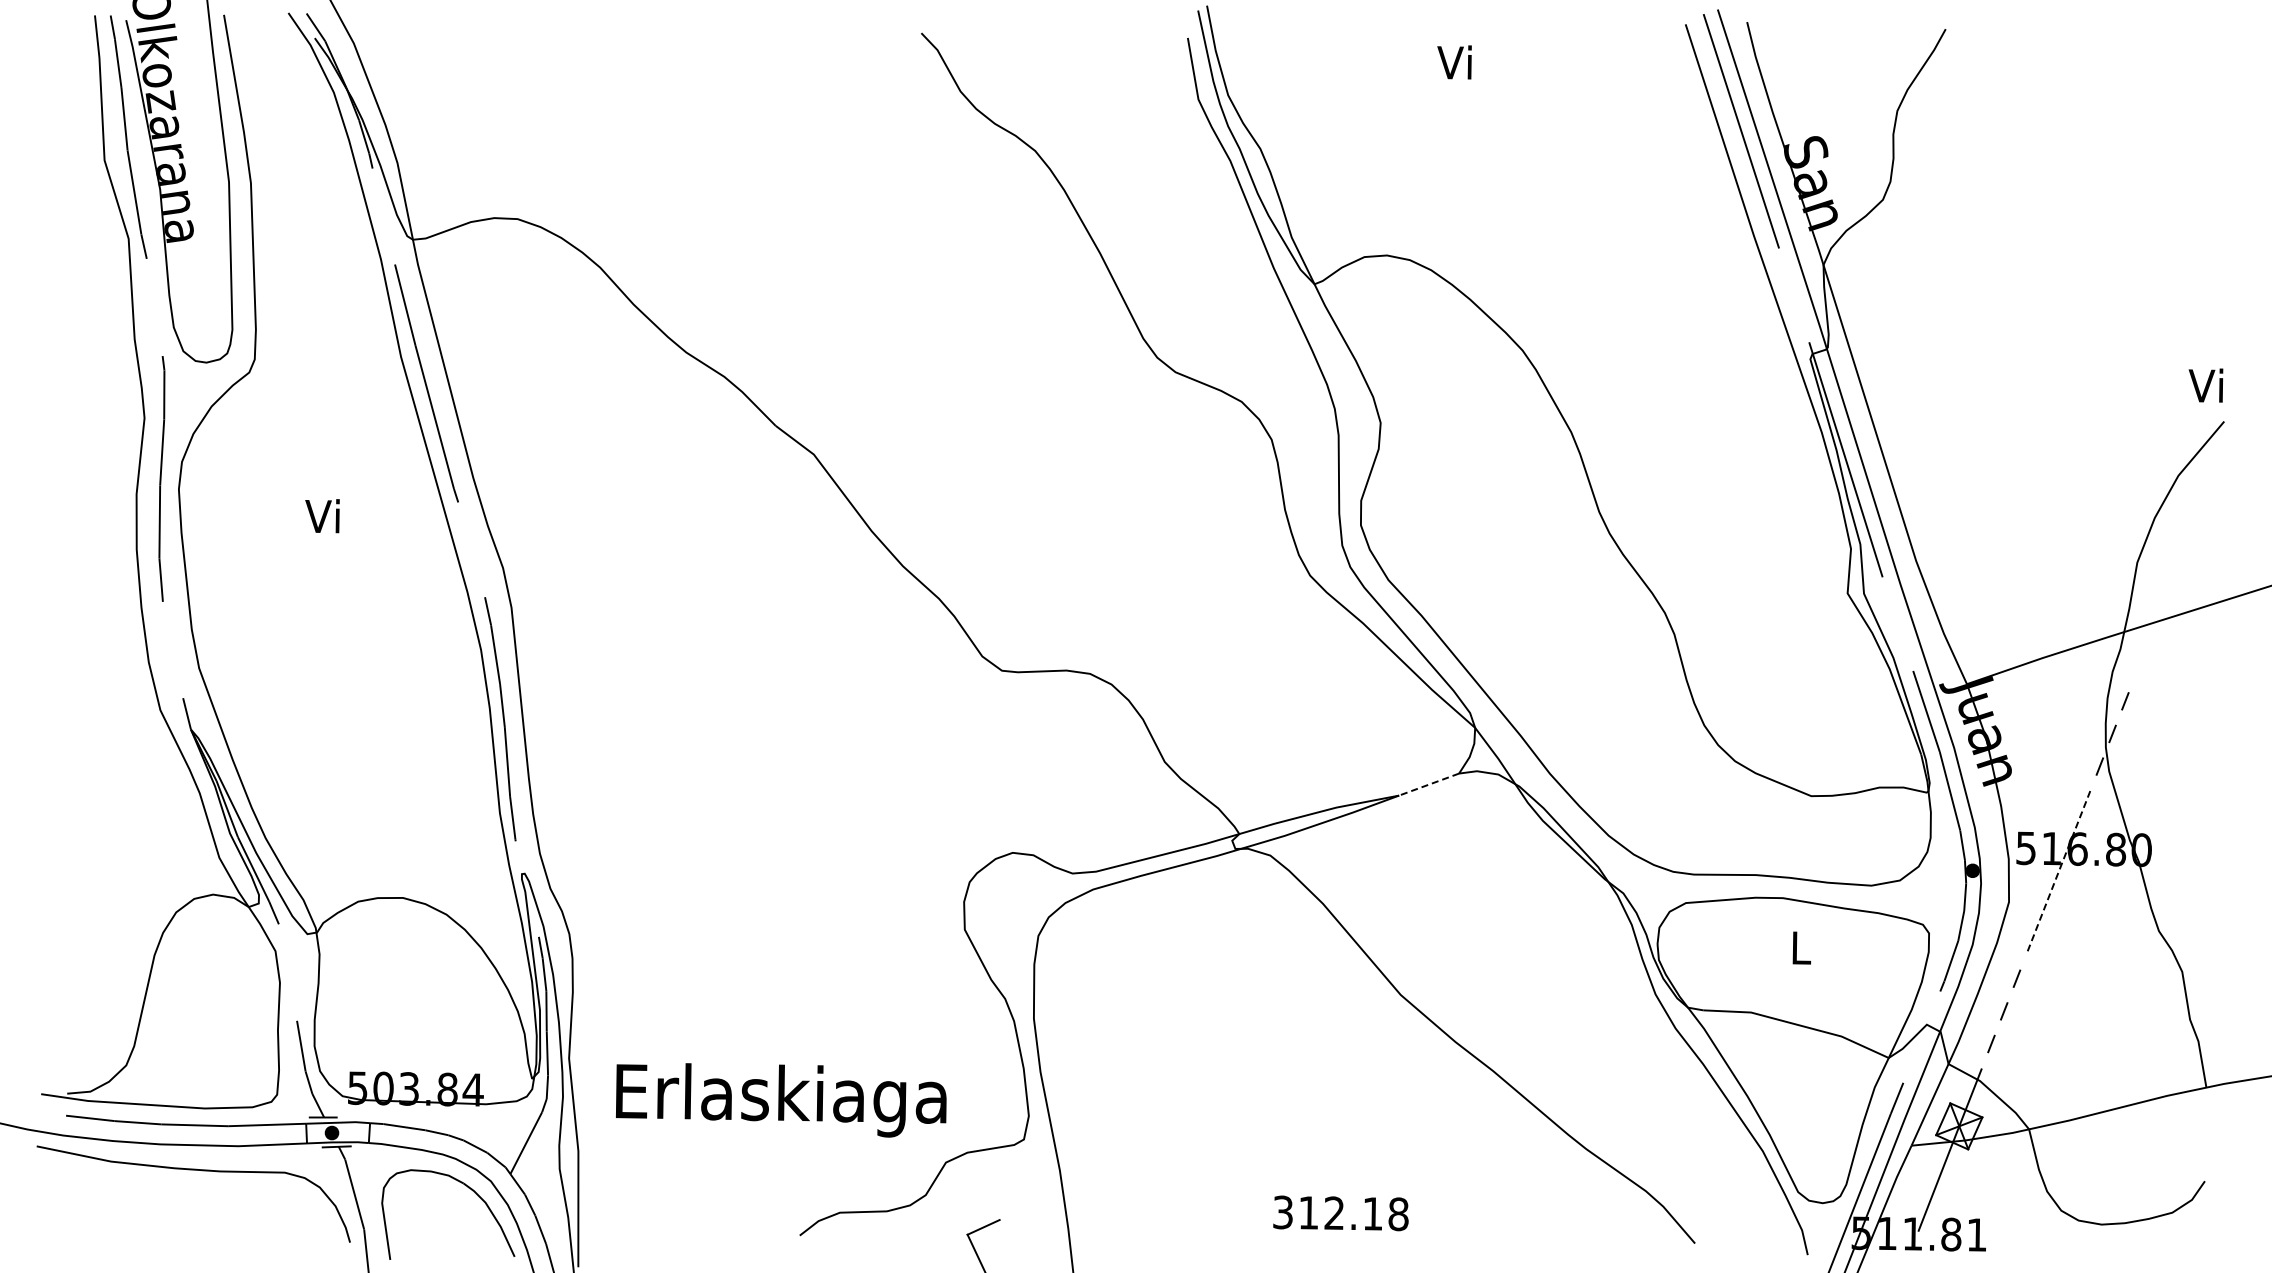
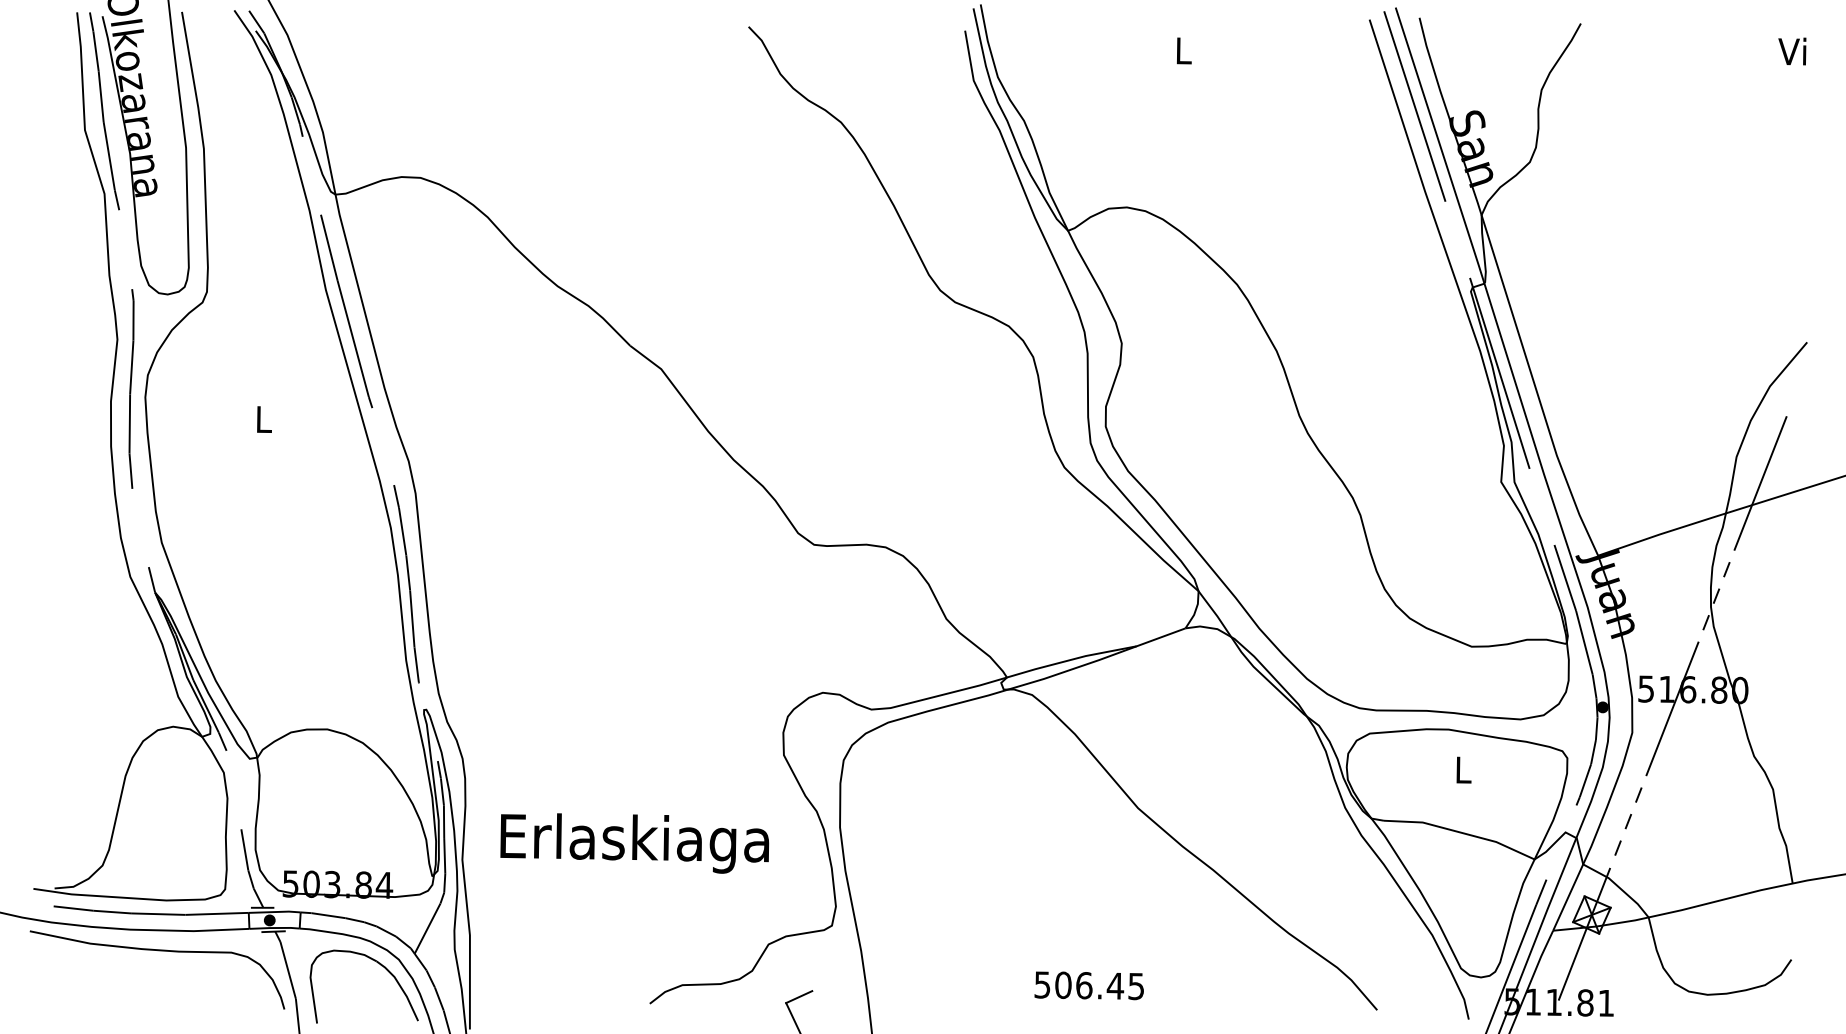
text: (1454, 62) -> (1181, 50), Vi -> L
text: (2205, 385) -> (1791, 51), moved
text: (322, 516) -> (262, 419), Vi -> L
line: (2166, 594) -> (1760, 482), added
line: (1429, 784) -> (1161, 637), dashed -> solid
line: (2058, 872) -> (1672, 708), dashed -> solid
text: (781, 1100) -> (634, 843), moved
text: (1341, 1213) -> (1089, 985), 312.18 -> 506.45

